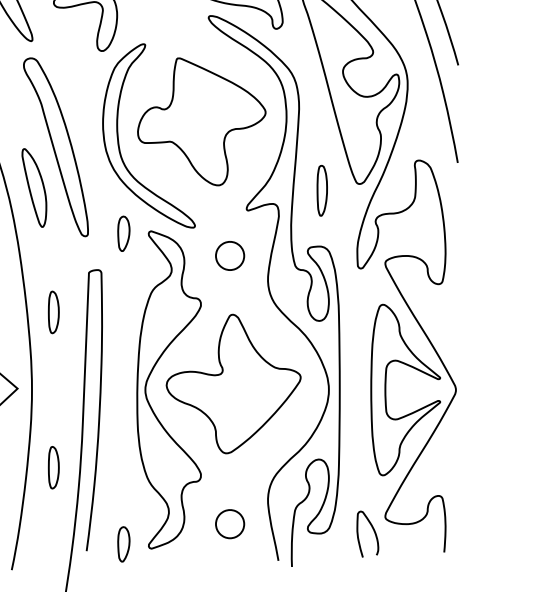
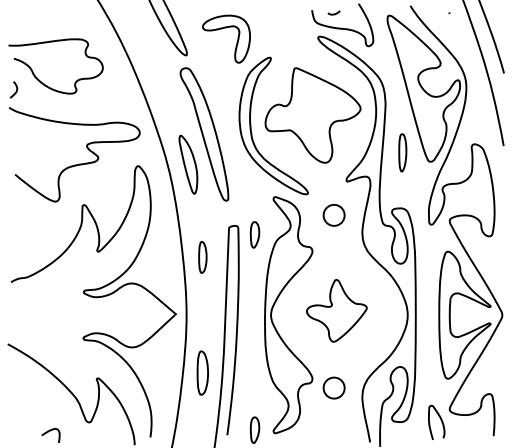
part: (321, 190) -> (402, 152), moved
part: (123, 233) -> (254, 234), moved
part: (233, 383) -> (336, 310), size x0.6
part: (53, 466) -> (202, 372), size x1.4
part: (229, 523) -> (333, 387), moved

